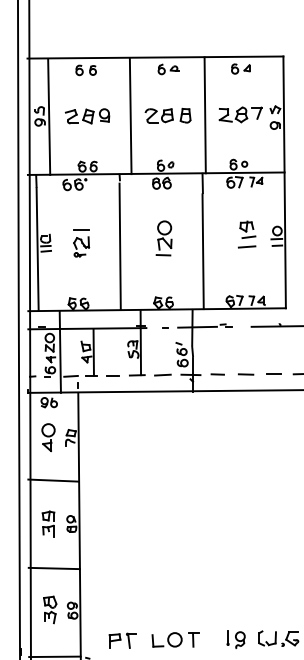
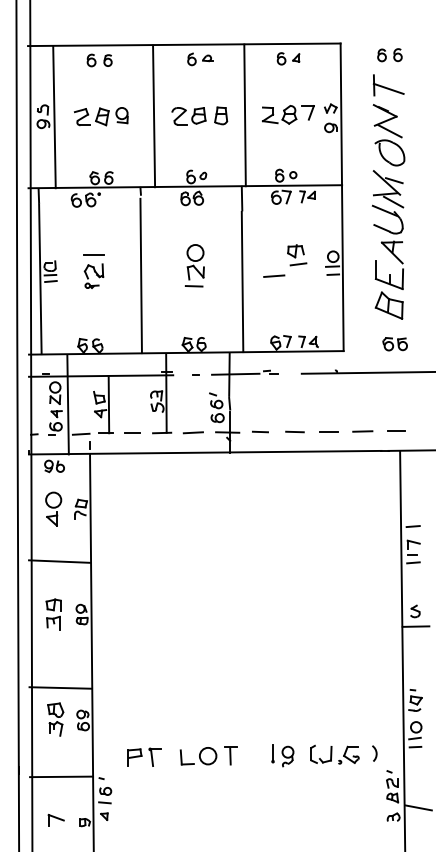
line: (247, 246) -> (274, 275), moved
line: (54, 568) -> (60, 687), moved

